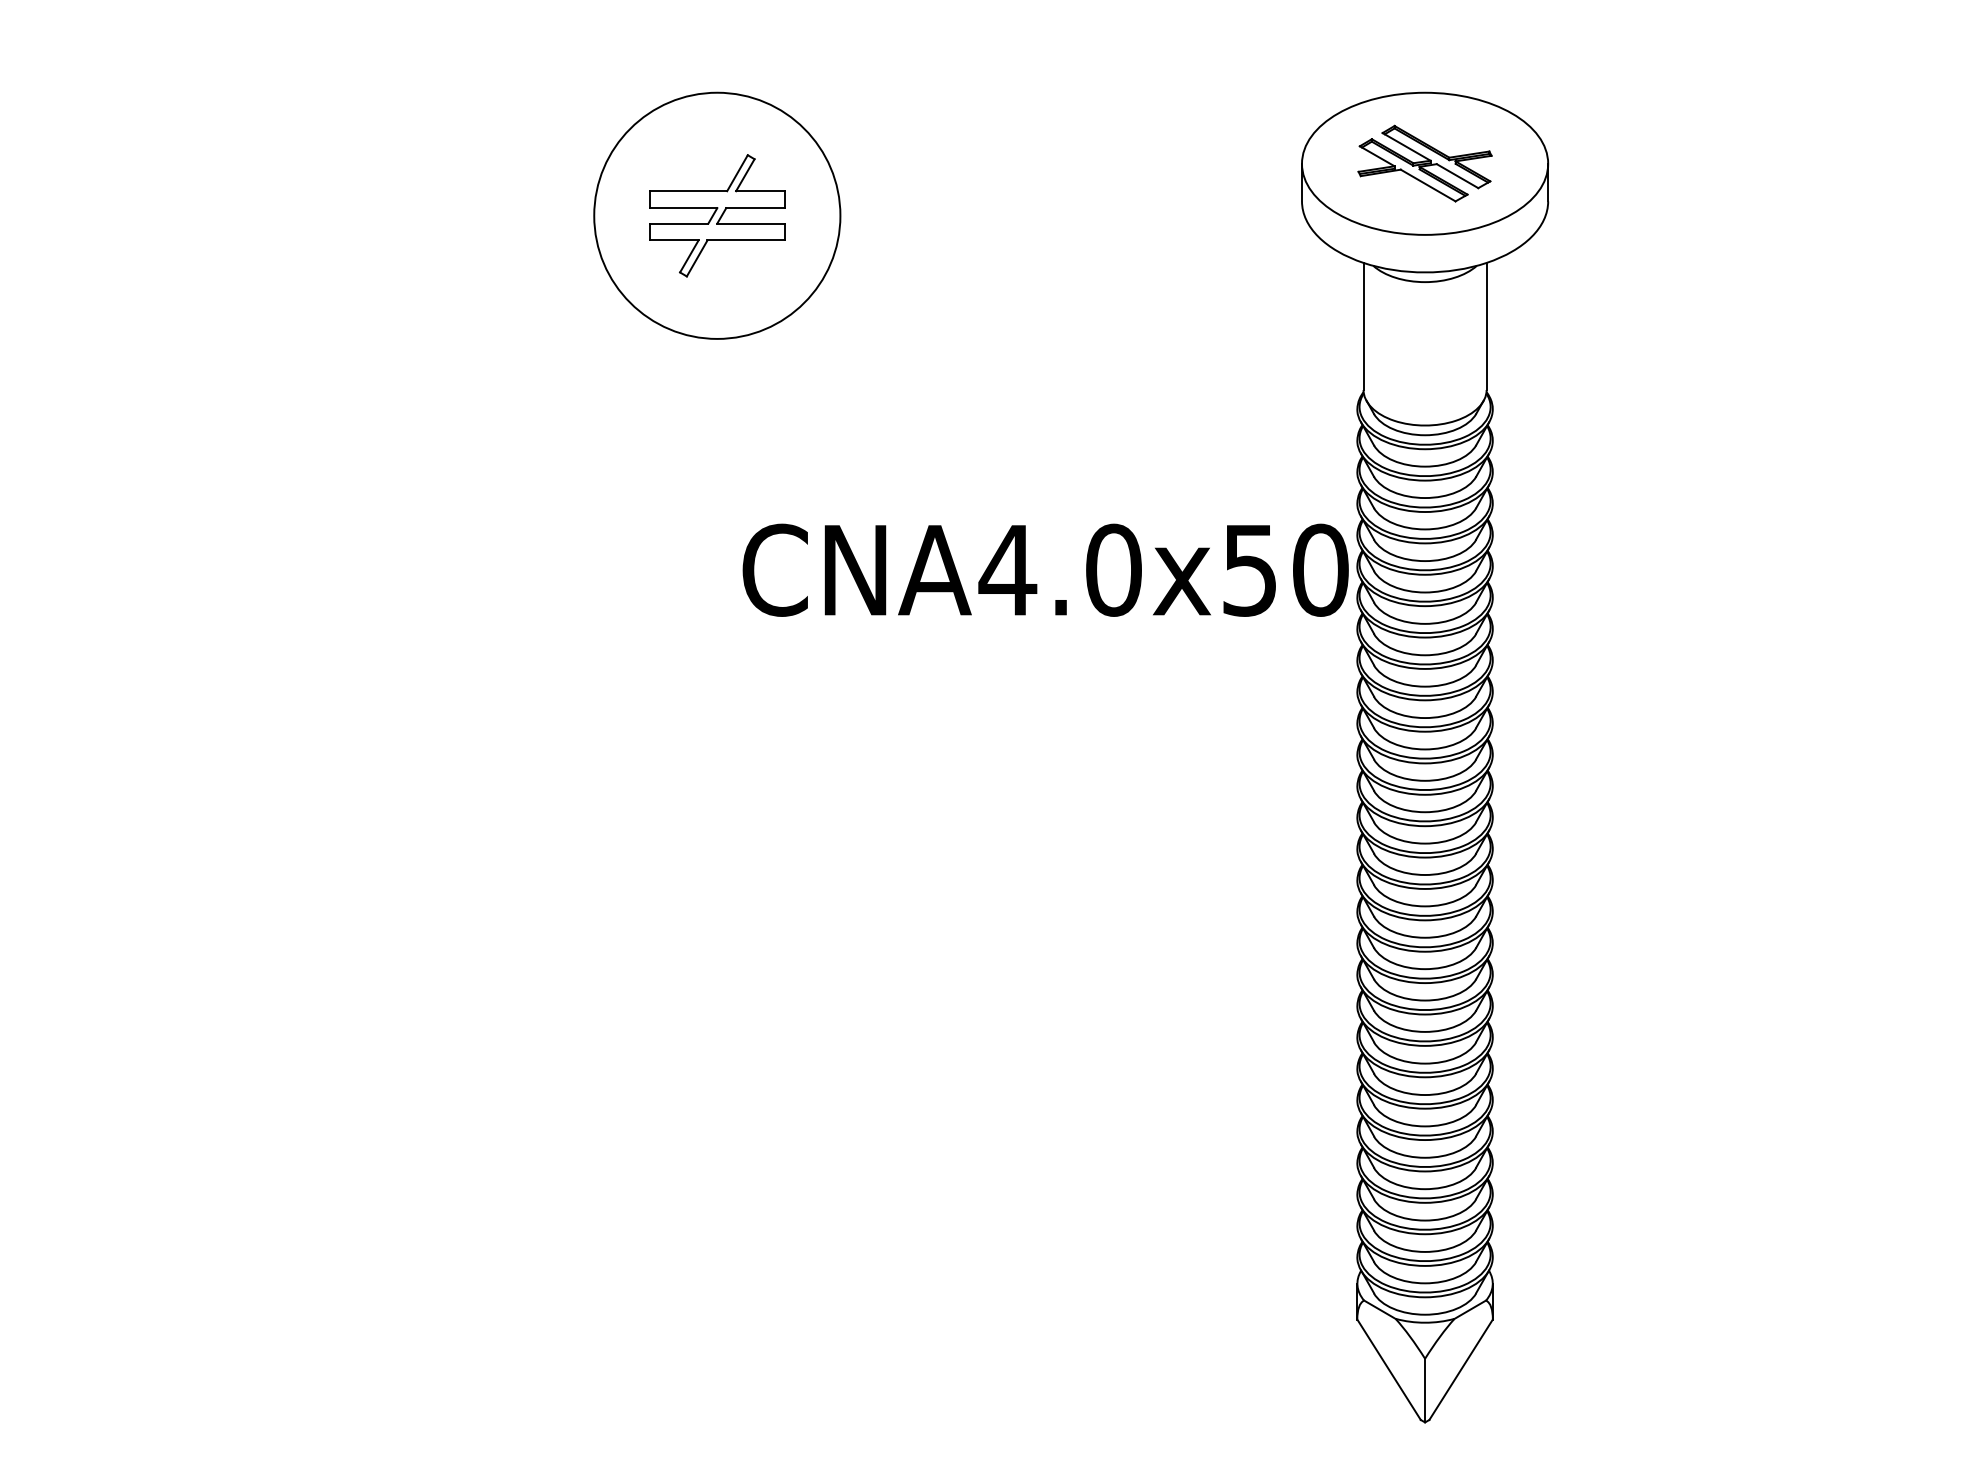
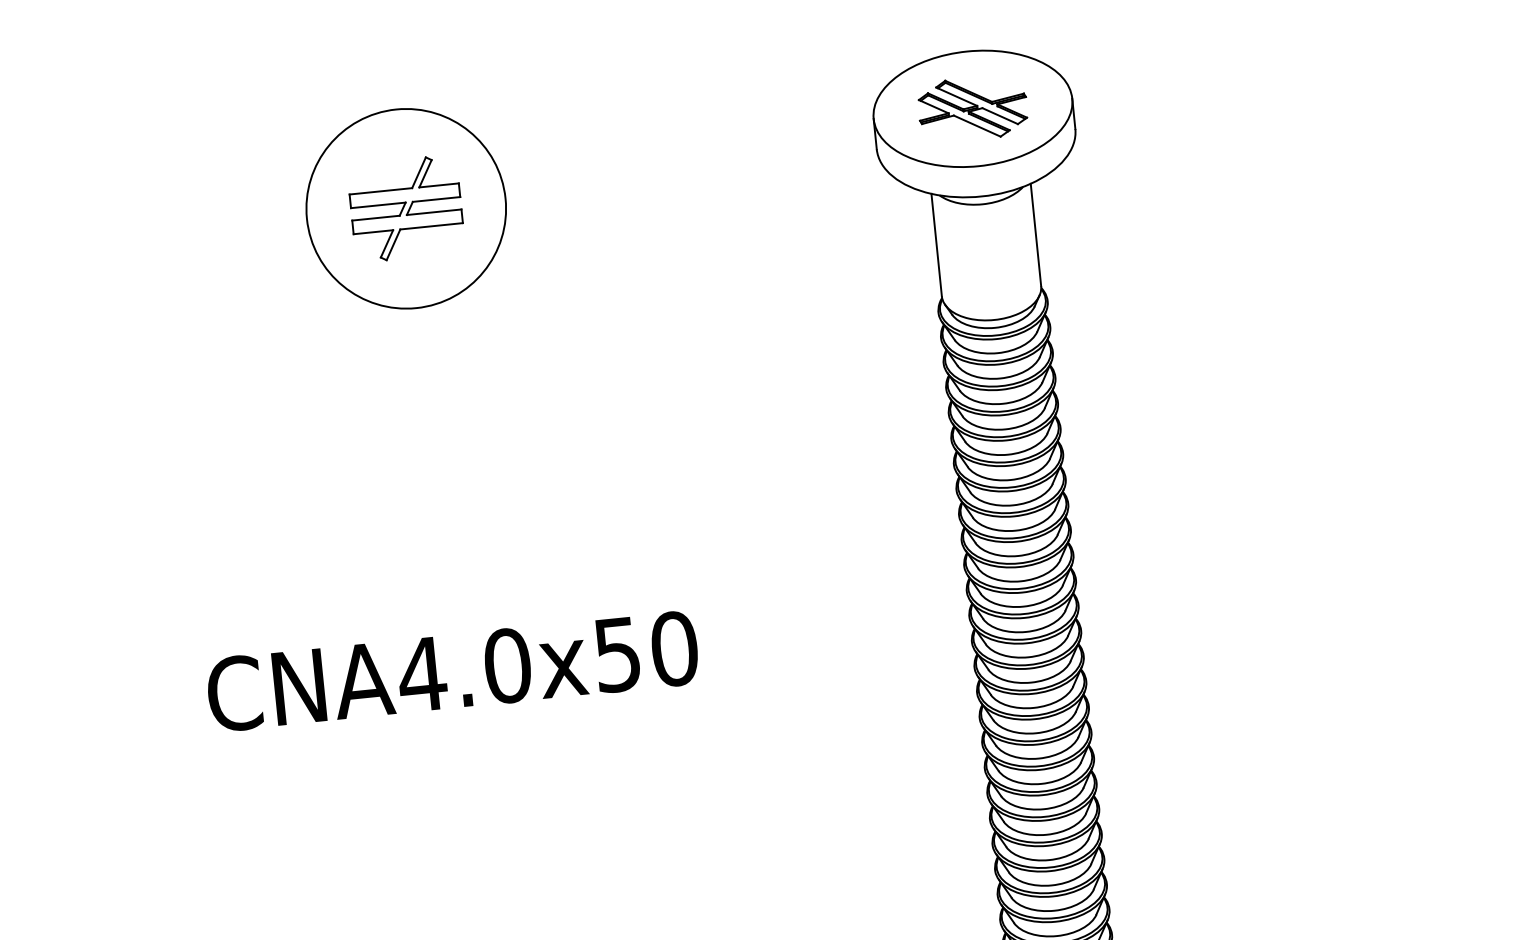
text: (1045, 569) -> (452, 670), moved

